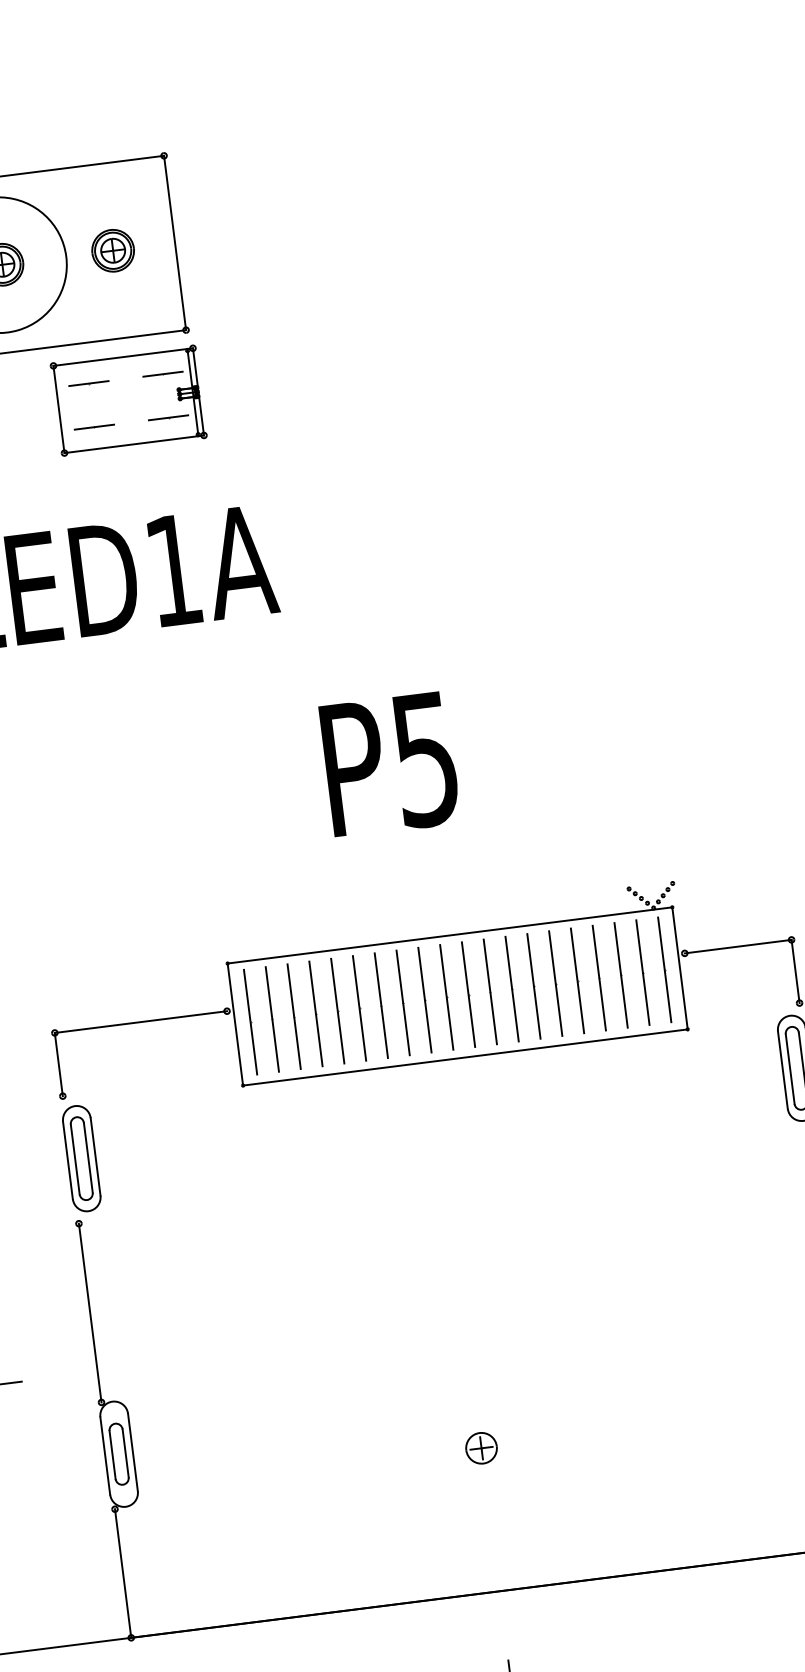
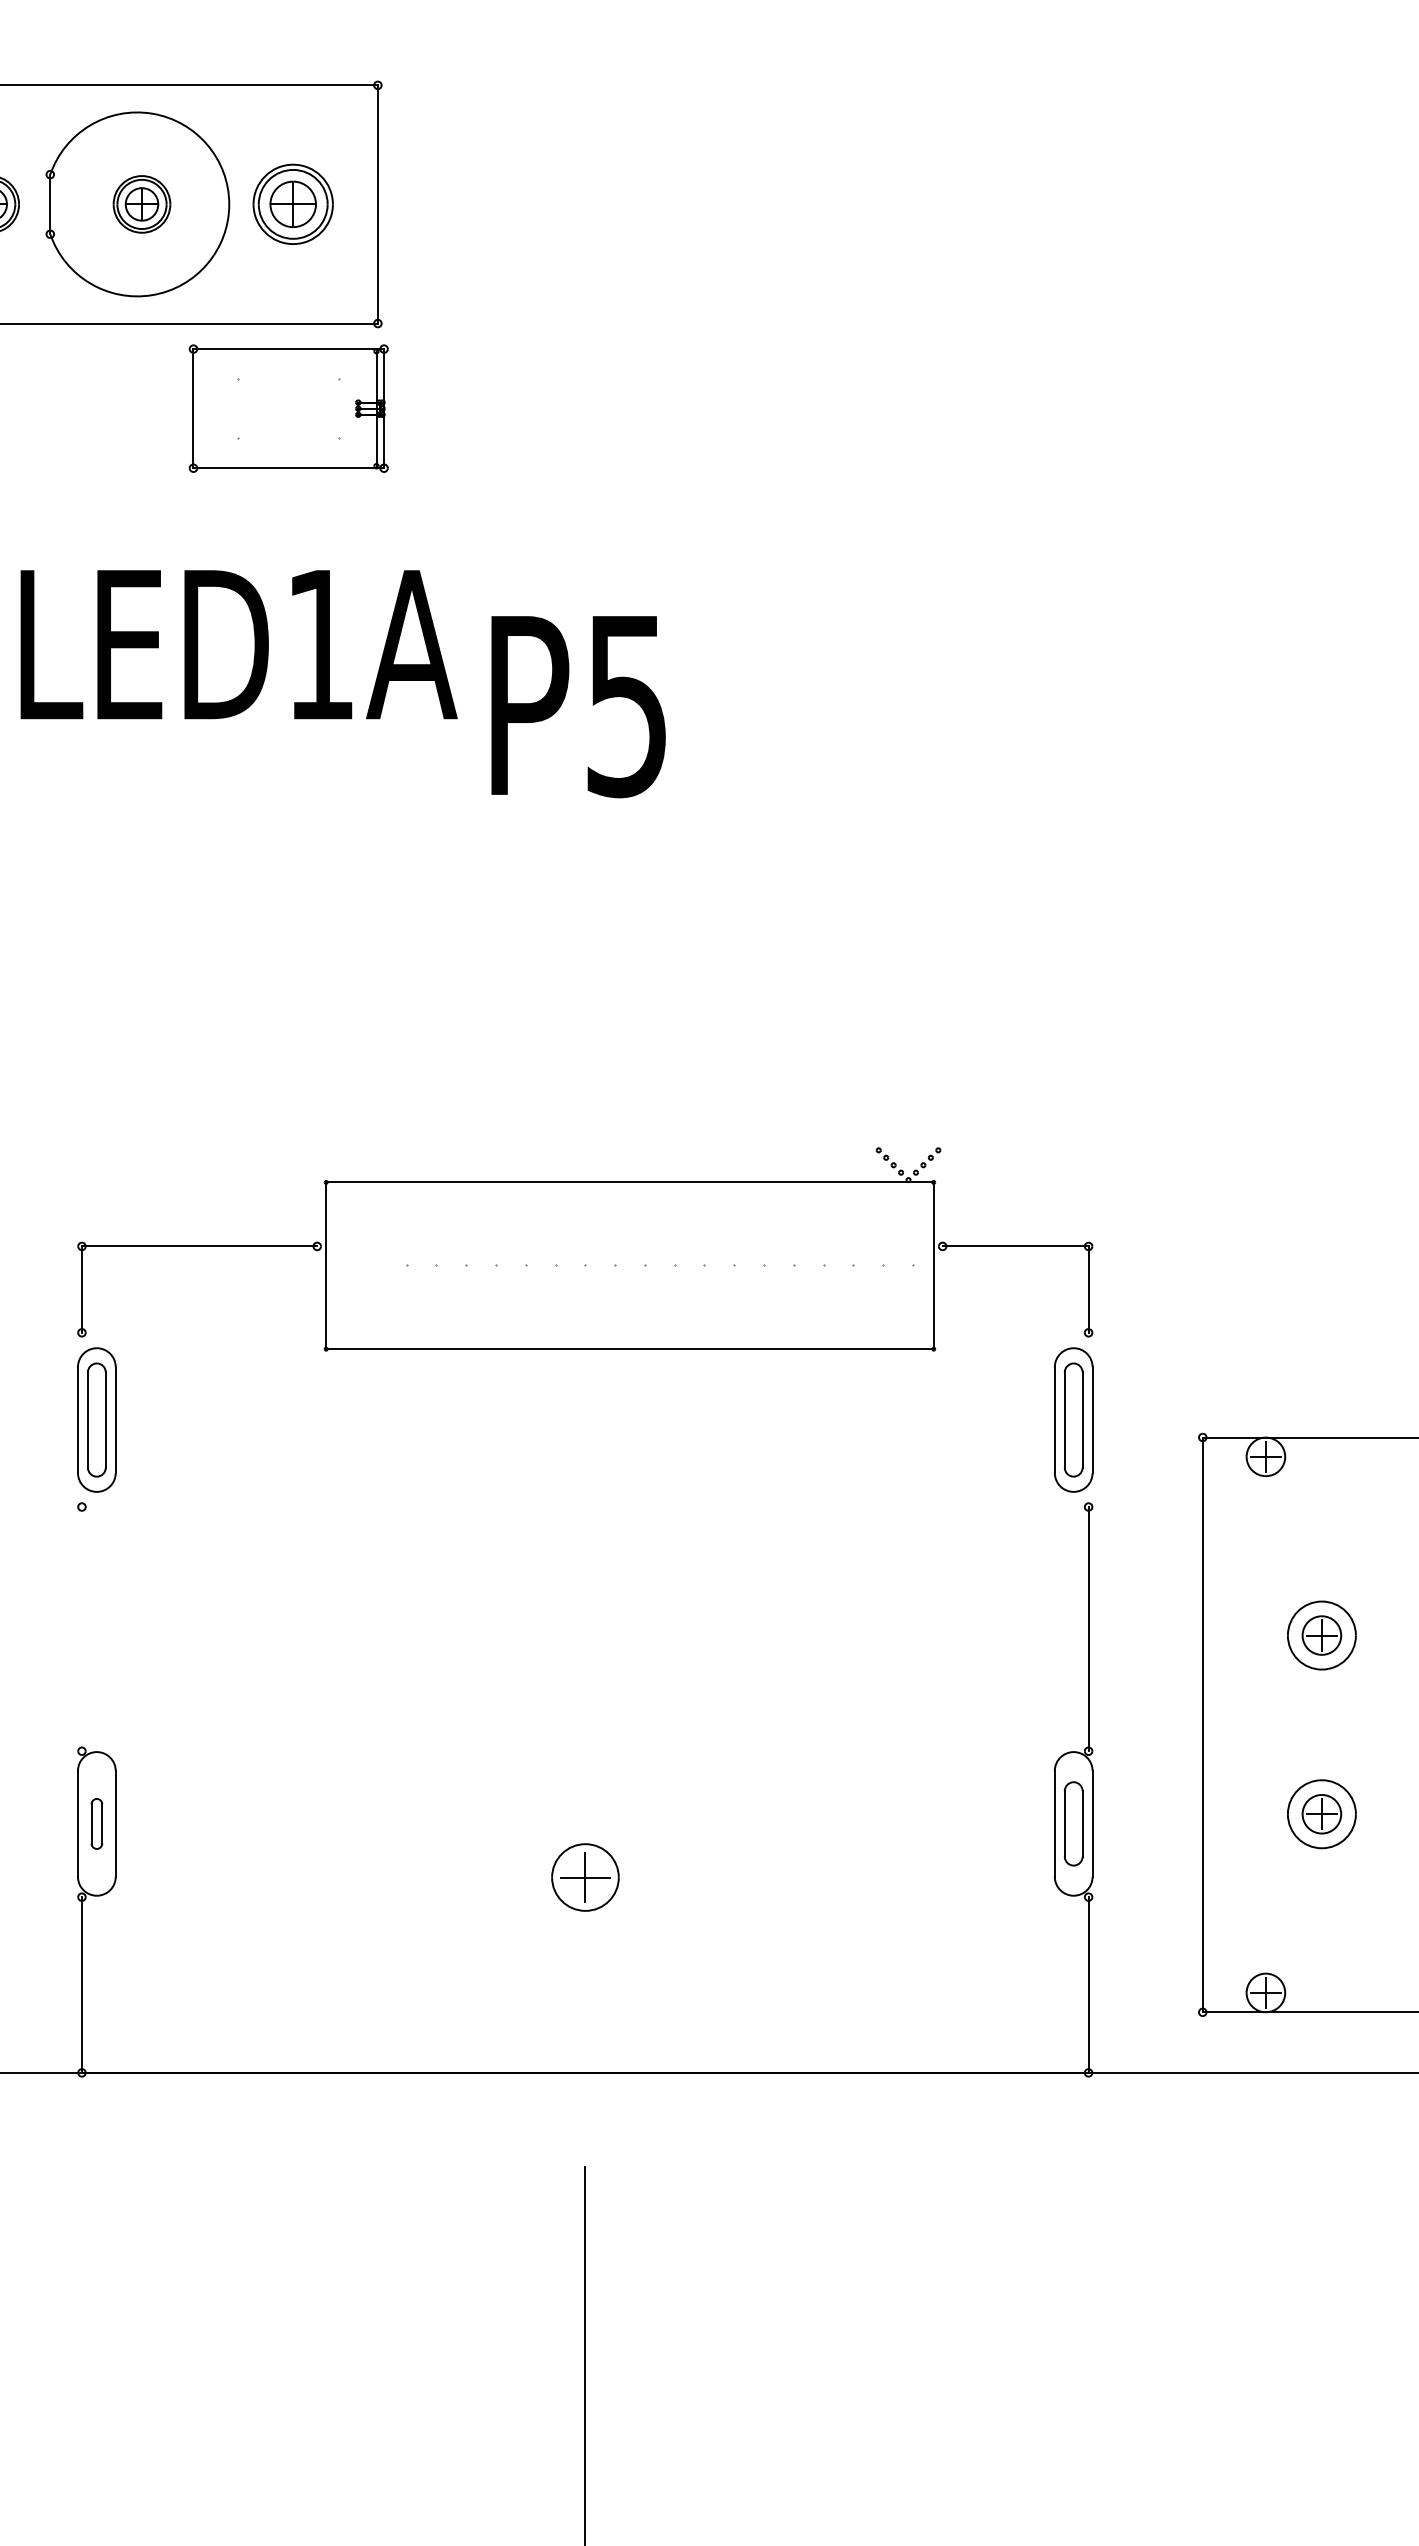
part: (113, 250) -> (293, 204), size x1.4
line: (163, 373) -> (339, 378), removed
line: (88, 383) -> (237, 378), removed
line: (168, 417) -> (339, 438), removed
line: (93, 427) -> (237, 438), removed
text: (390, 765) -> (578, 707), moved
line: (664, 969) -> (912, 1264), removed
line: (643, 972) -> (883, 1264), removed
line: (621, 974) -> (853, 1264), removed
line: (599, 977) -> (823, 1264), removed
line: (577, 980) -> (793, 1264), removed
line: (555, 983) -> (763, 1264), removed
line: (534, 985) -> (734, 1264), removed
line: (512, 988) -> (704, 1264), removed
line: (490, 991) -> (674, 1264), removed
line: (468, 994) -> (644, 1264), removed
line: (446, 996) -> (615, 1264), removed
line: (425, 999) -> (585, 1264), removed
line: (403, 1002) -> (555, 1264), removed
line: (381, 1005) -> (525, 1264), removed
line: (359, 1007) -> (495, 1264), removed
line: (337, 1010) -> (466, 1264), removed
line: (315, 1013) -> (436, 1264), removed
line: (294, 1016) -> (406, 1264), removed
line: (272, 1019) -> (377, 1265), removed
line: (250, 1022) -> (347, 1265), removed
line: (89, 1313) -> (81, 1629), removed
part: (480, 1448) -> (584, 1877), size x1.6
part: (118, 1453) -> (96, 1823), size x0.6

